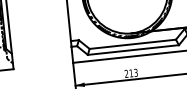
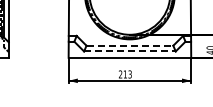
line: (133, 44) -> (130, 45), solid -> dashed
line: (132, 50) -> (129, 51), solid -> dashed

